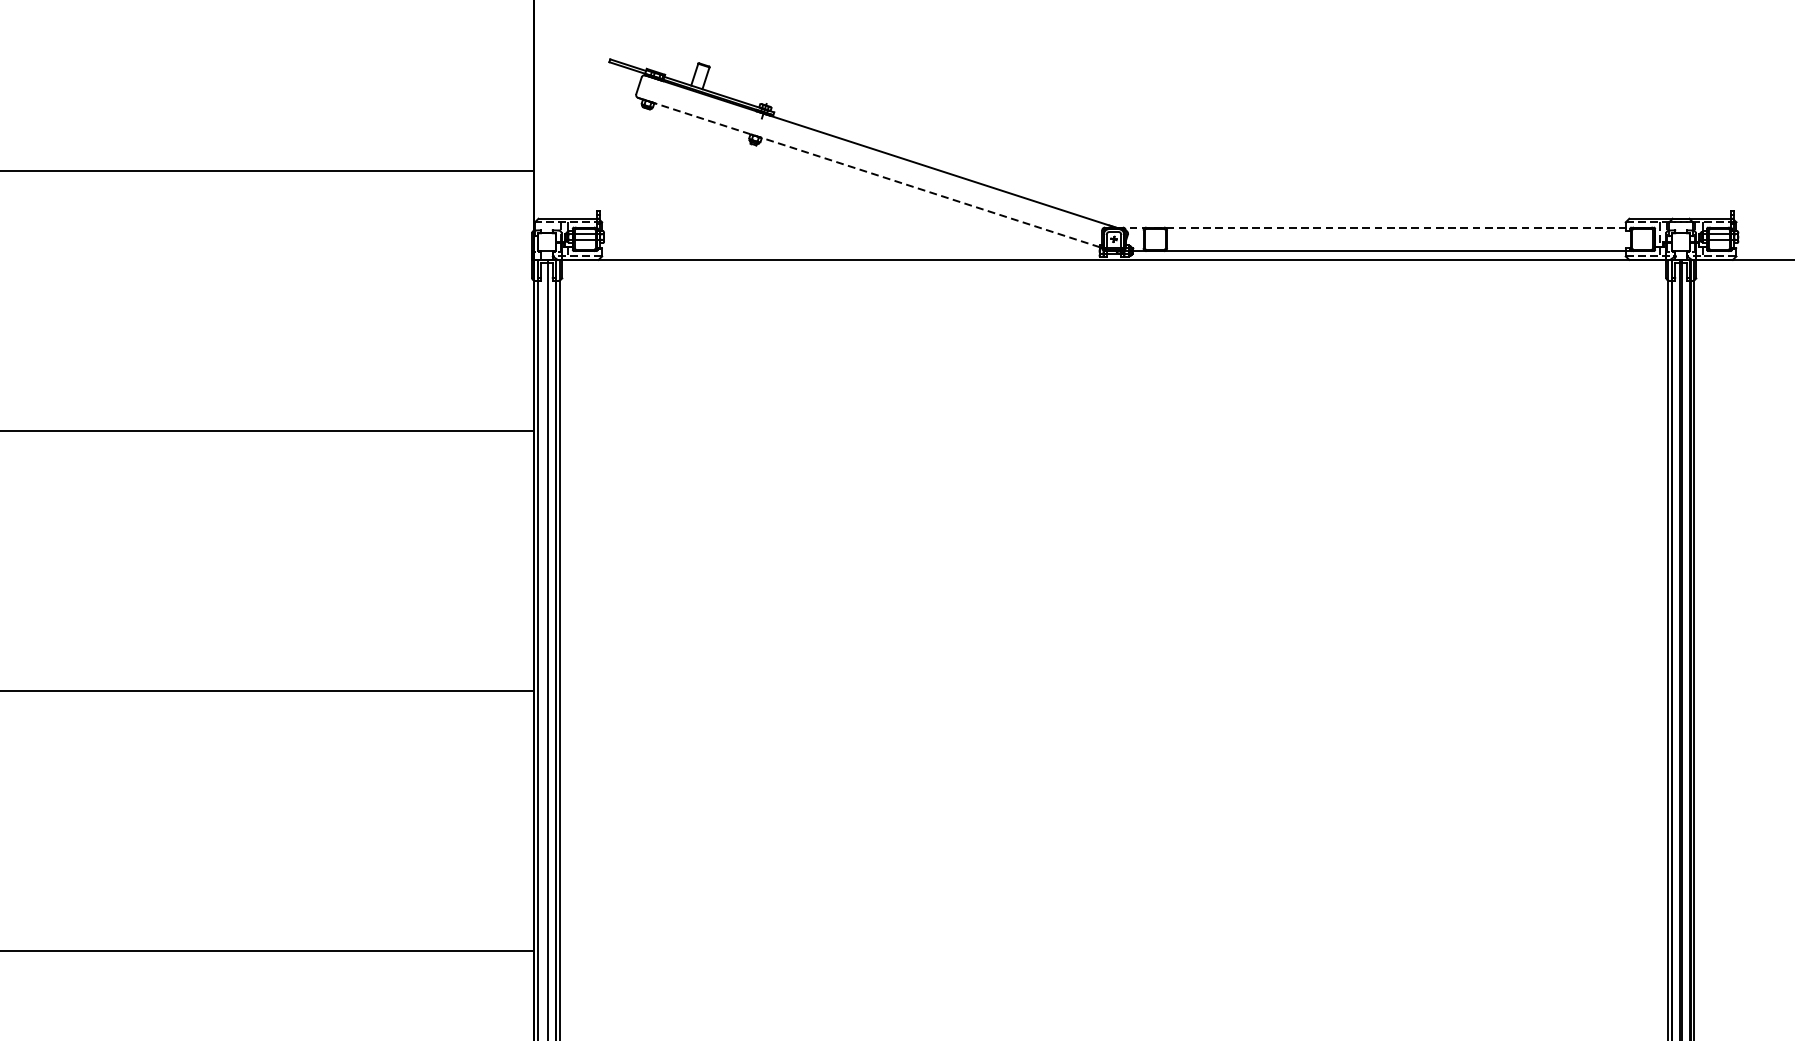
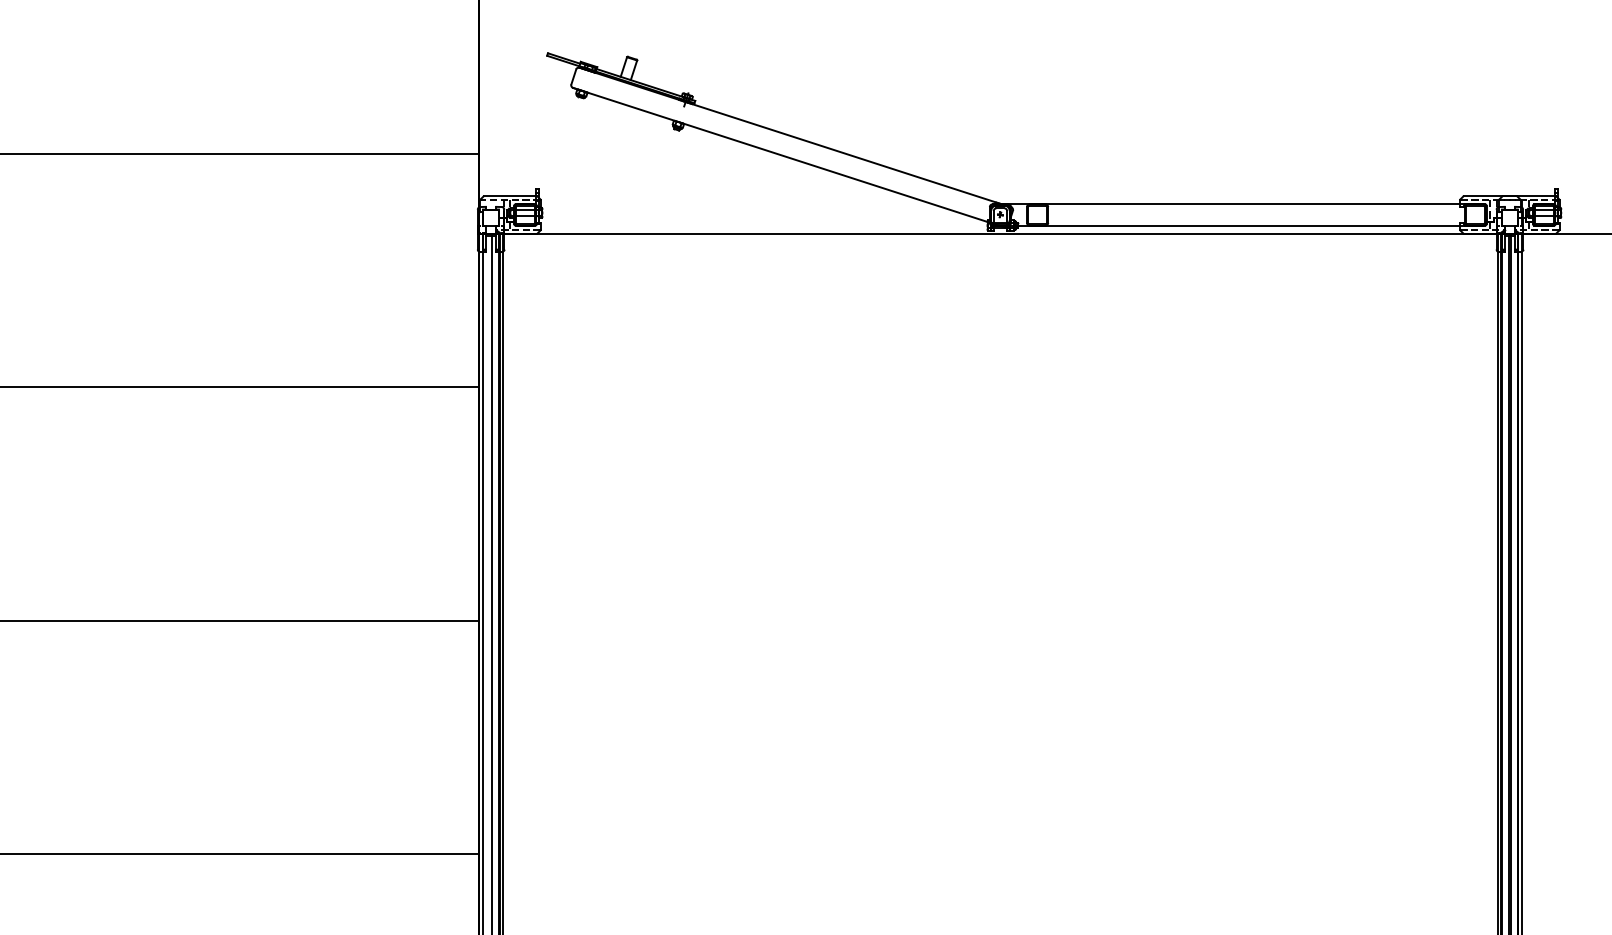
line: (878, 175) -> (788, 157), dashed -> solid
line: (1379, 227) -> (1238, 204), dashed -> solid

